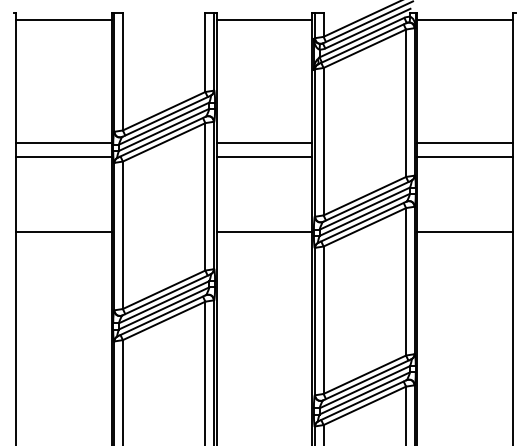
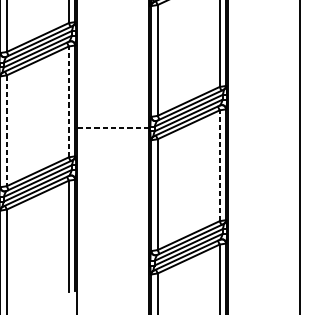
line: (264, 142) -> (113, 61), removed
line: (465, 142) -> (264, 61), removed
line: (264, 157) -> (113, 72), removed
line: (465, 157) -> (264, 72), removed
line: (205, 196) -> (68, 101), solid -> dashed
line: (264, 232) -> (113, 128), solid -> dashed
line: (465, 232) -> (264, 128), removed
line: (122, 235) -> (6, 130), solid -> dashed
line: (406, 281) -> (220, 165), solid -> dashed

